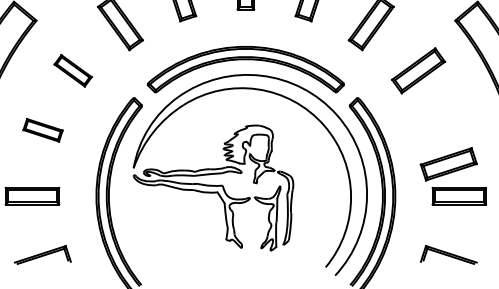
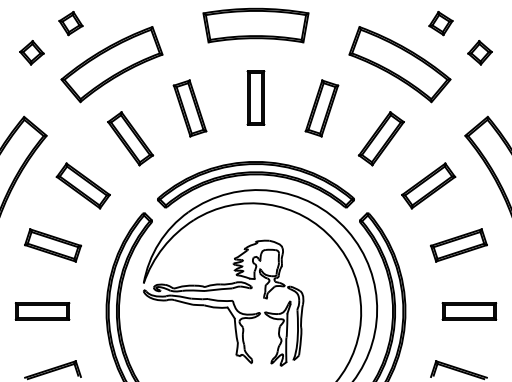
part: (72, 70) -> (82, 185), size x1.43
part: (43, 130) -> (53, 245), size x1.43
part: (448, 164) -> (458, 245), moved

